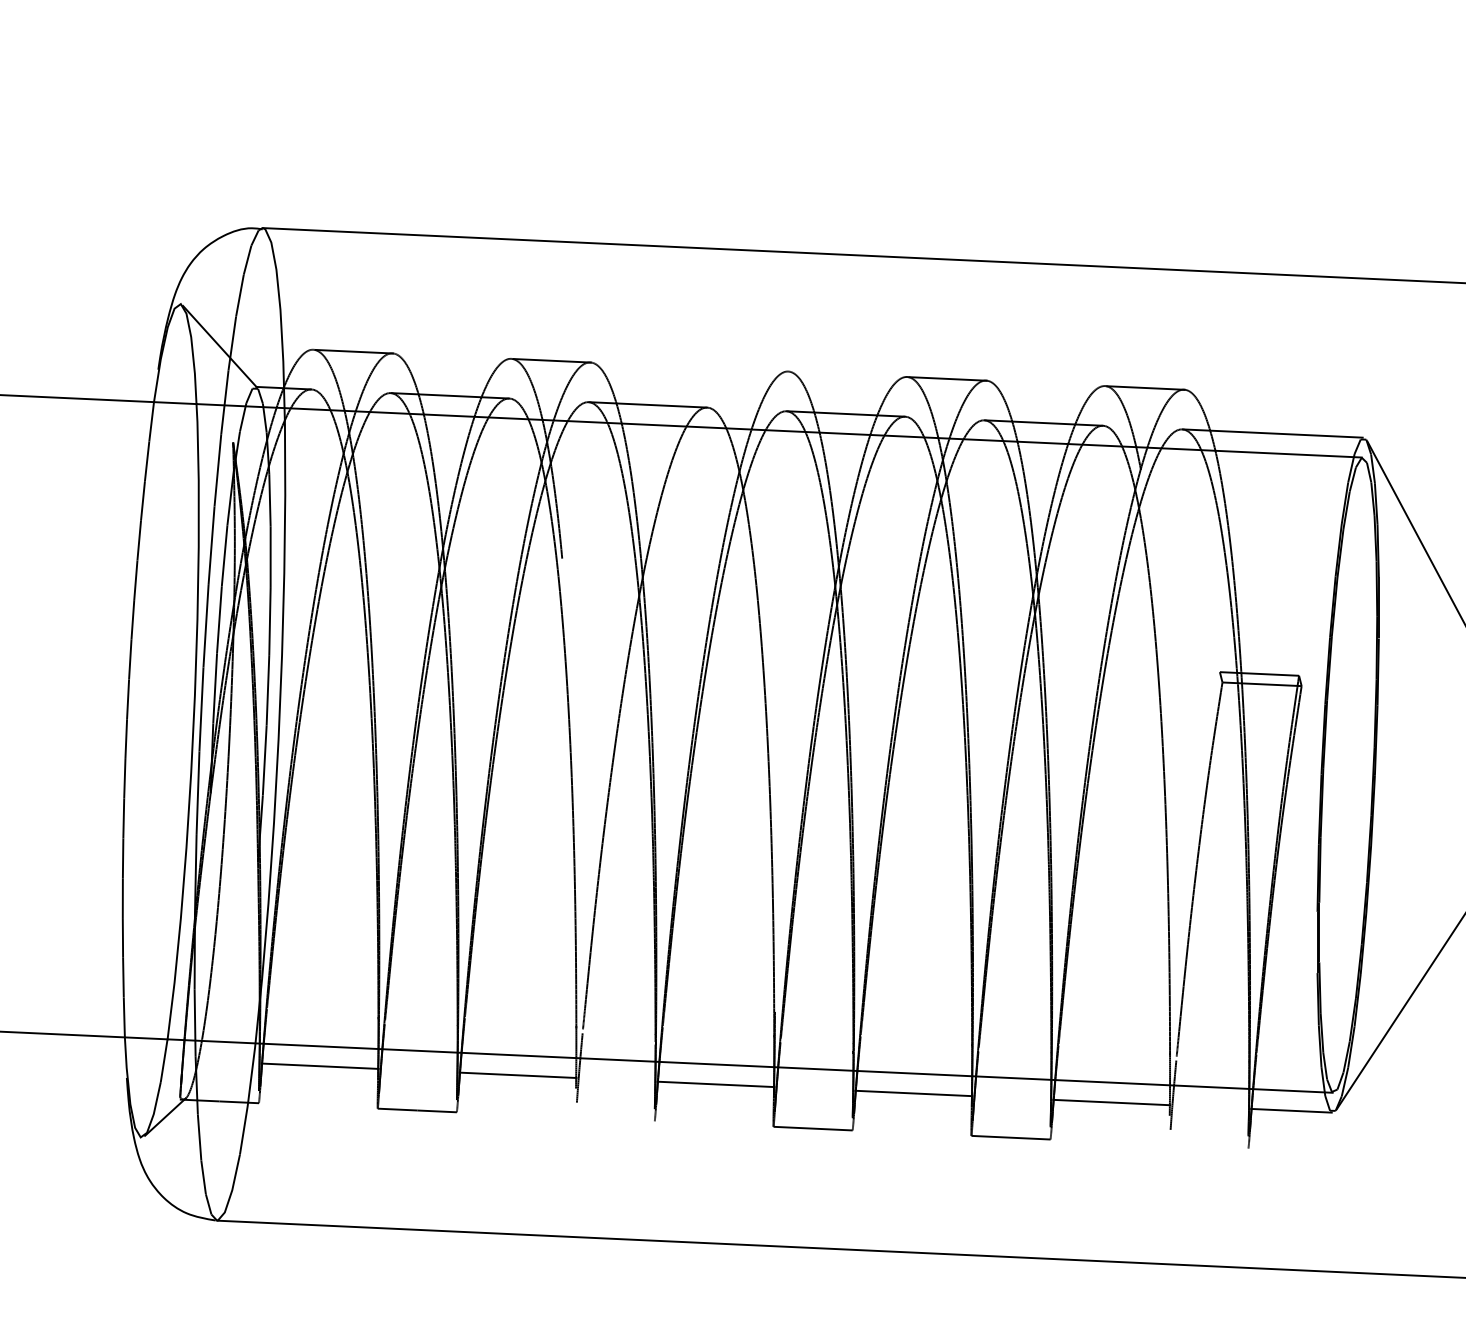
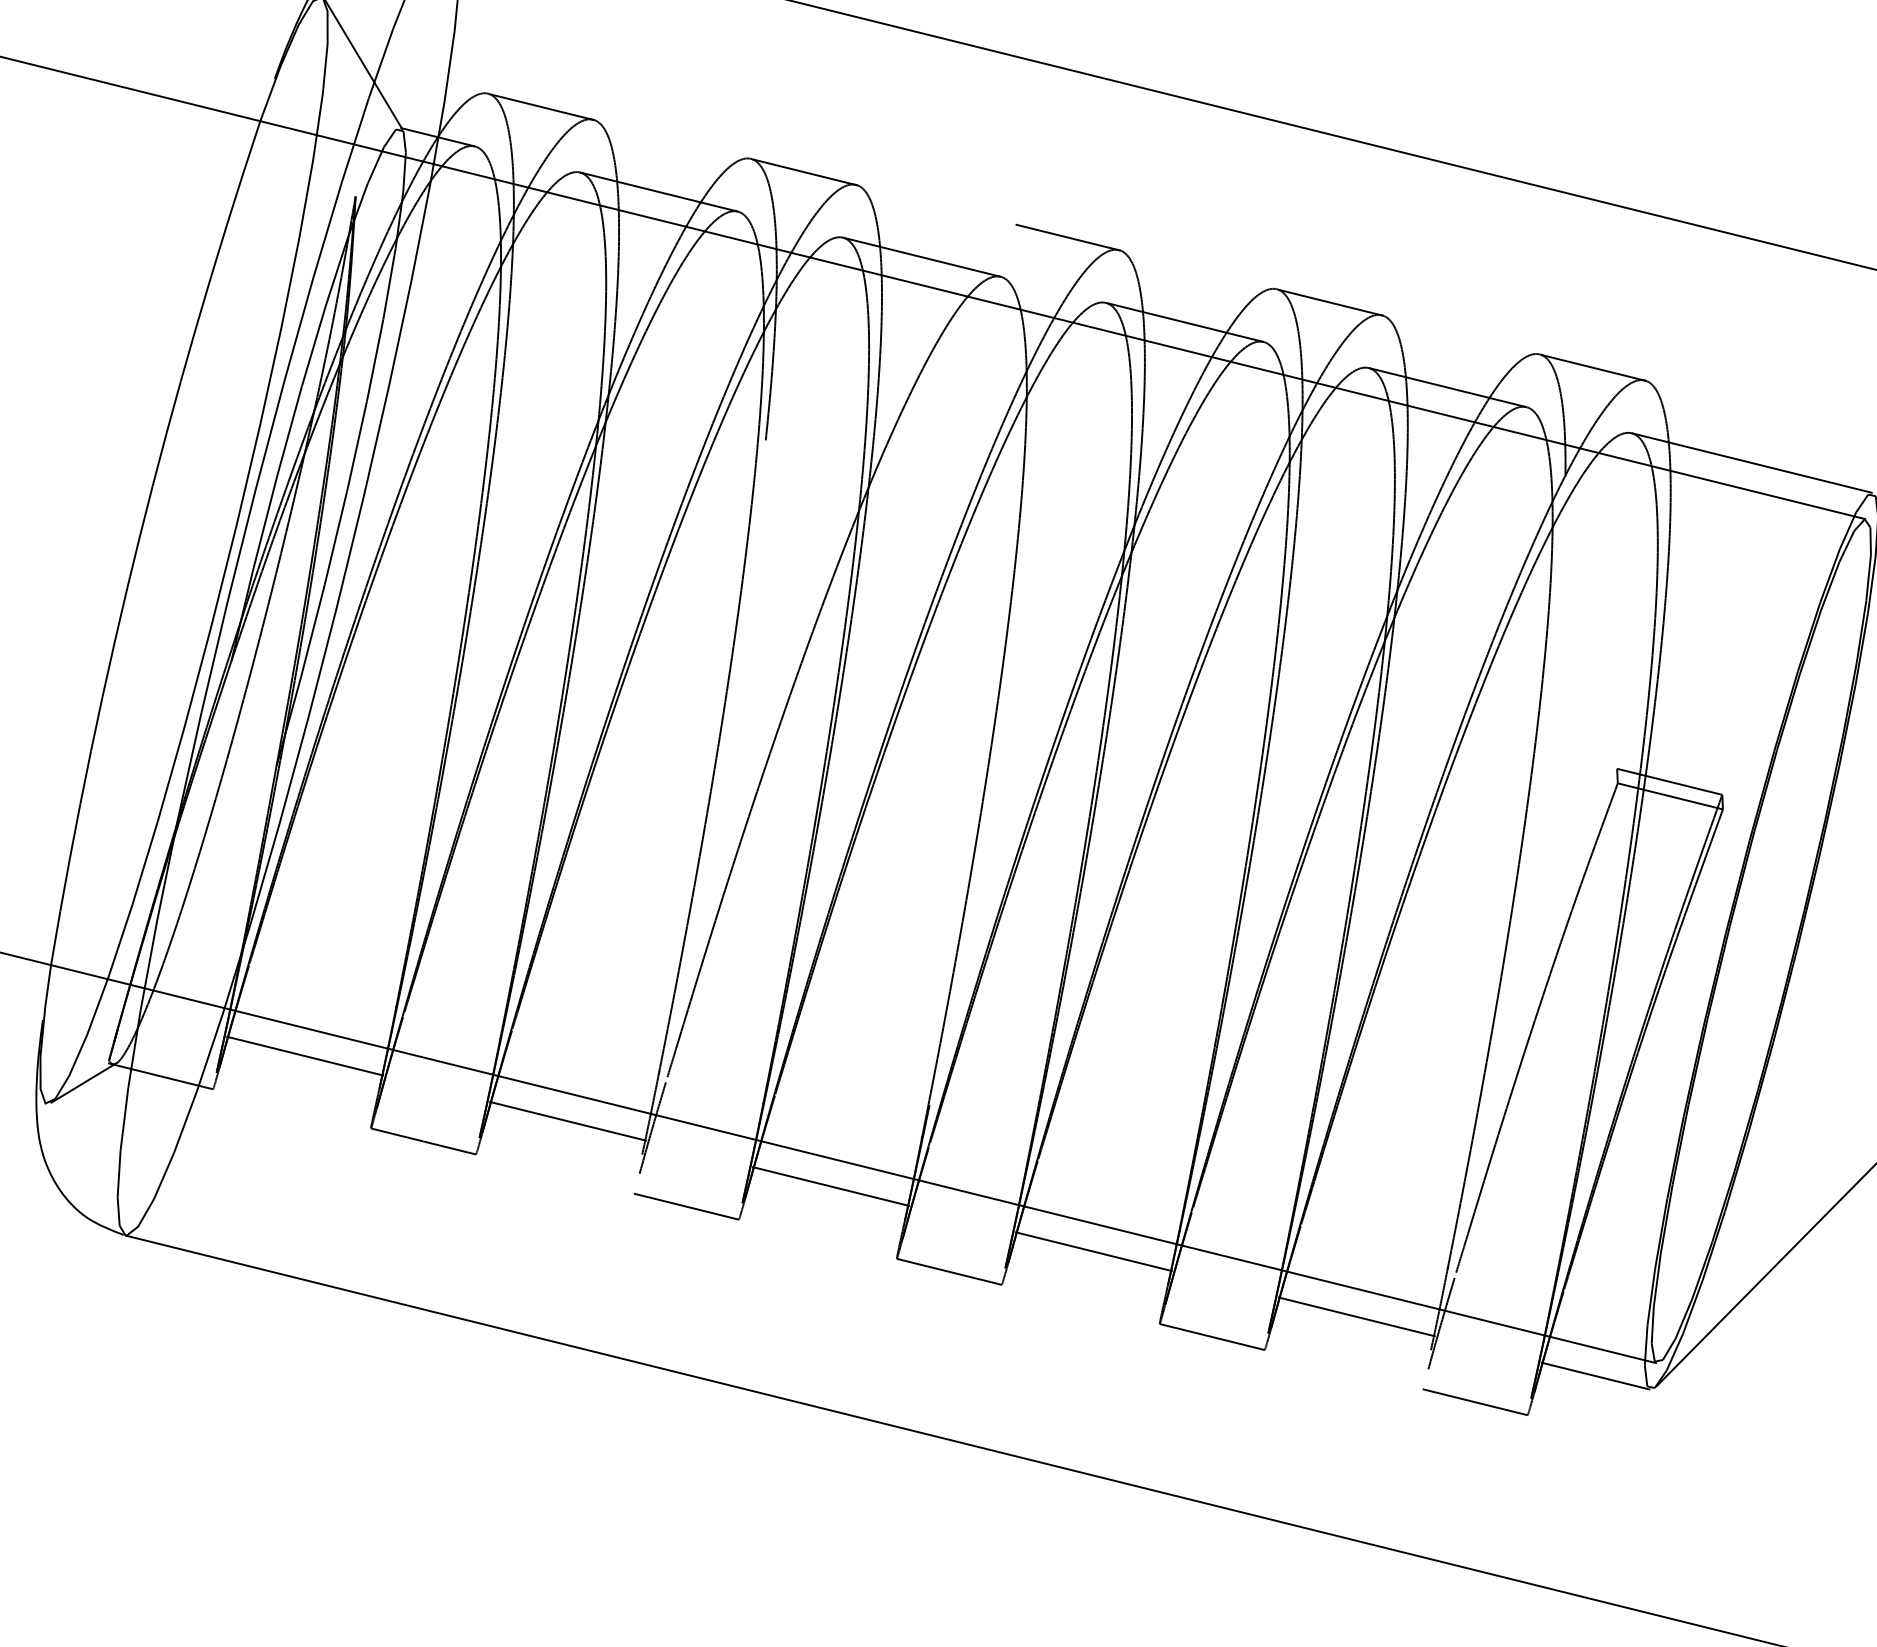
line: (749, 369) -> (1067, 236), added
line: (614, 1119) -> (685, 1206), added
line: (1208, 1146) -> (1474, 1401), added

